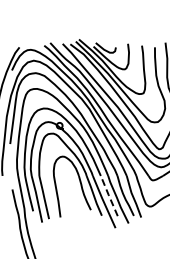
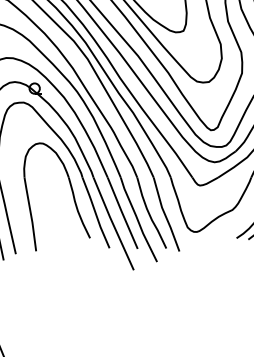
line: (109, 195) -> (123, 212), dashed -> solid

